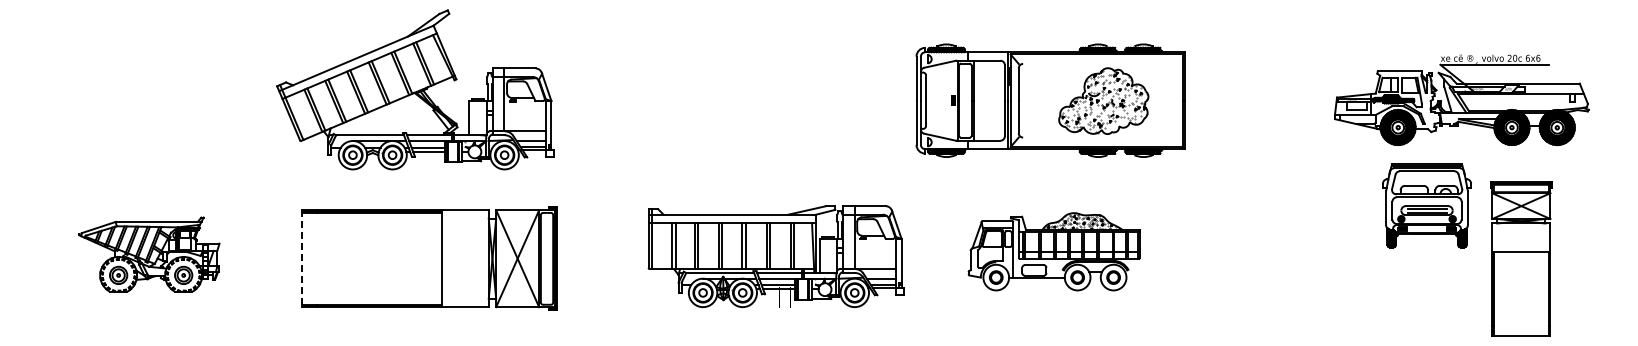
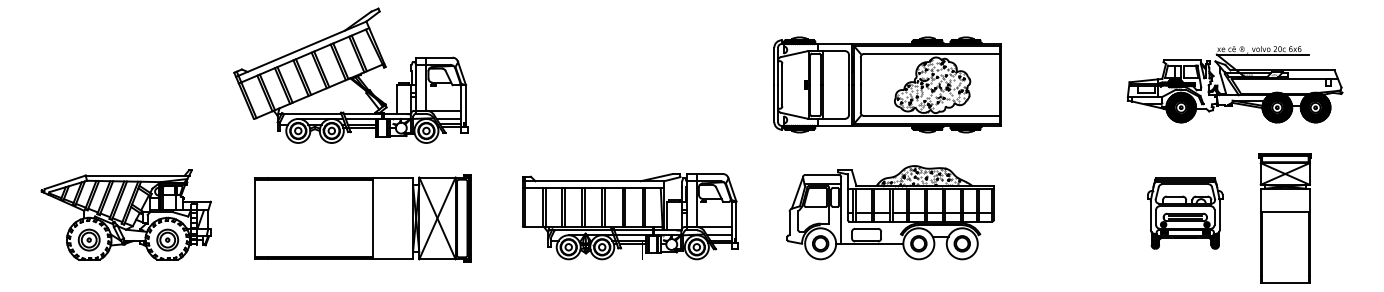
line: (1103, 63) -> (932, 53), added
line: (1103, 137) -> (932, 116), added
part: (1426, 205) -> (1184, 213), moved
part: (1054, 251) -> (890, 212), size x1.43
part: (149, 254) -> (126, 214), size x1.43
part: (775, 256) -> (629, 216), moved
line: (301, 259) -> (254, 219), dashed -> solid

